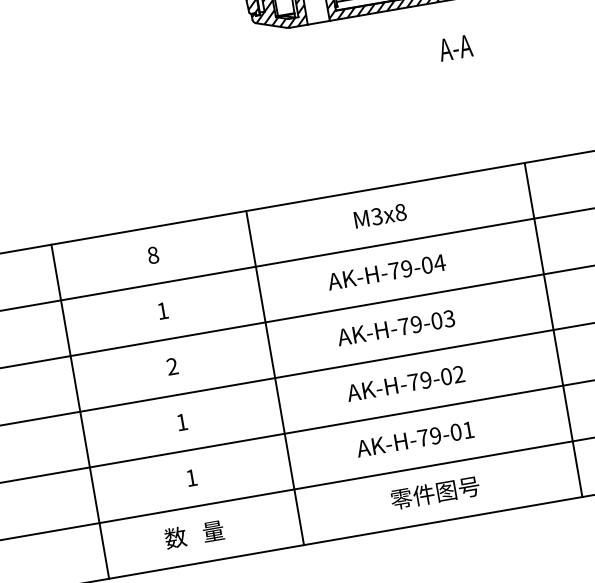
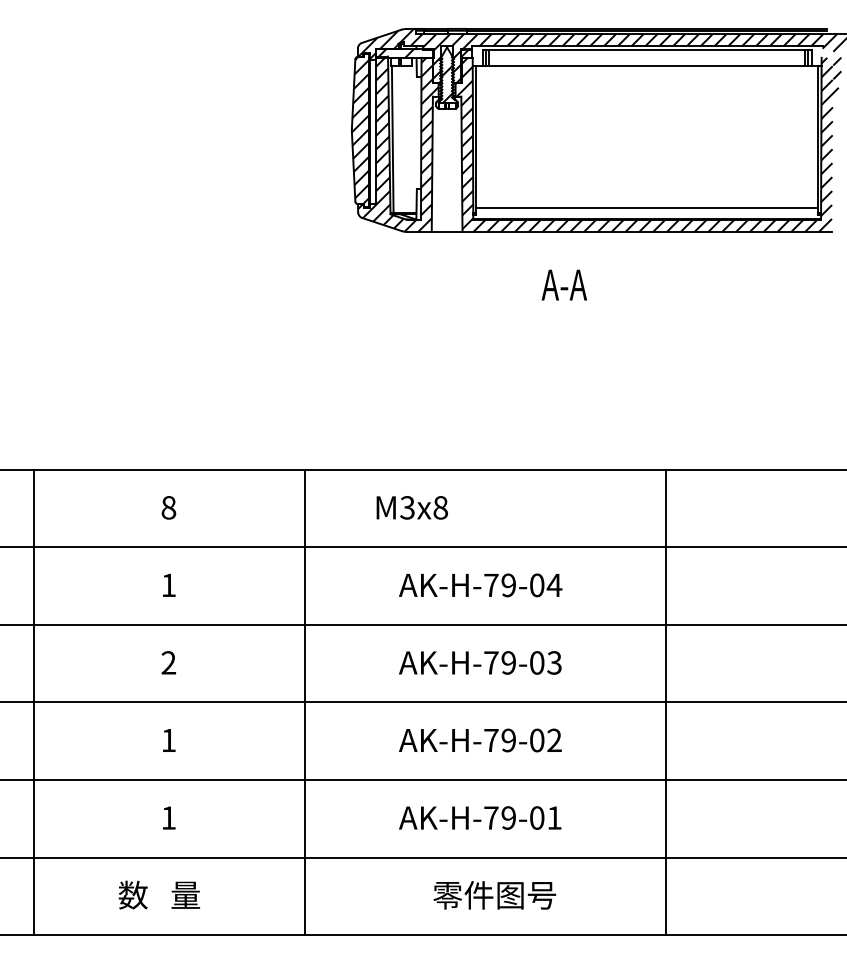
text: (454, 47) -> (563, 284), moved
text: (379, 215) -> (411, 507), moved
line: (553, 330) -> (665, 702), moved

